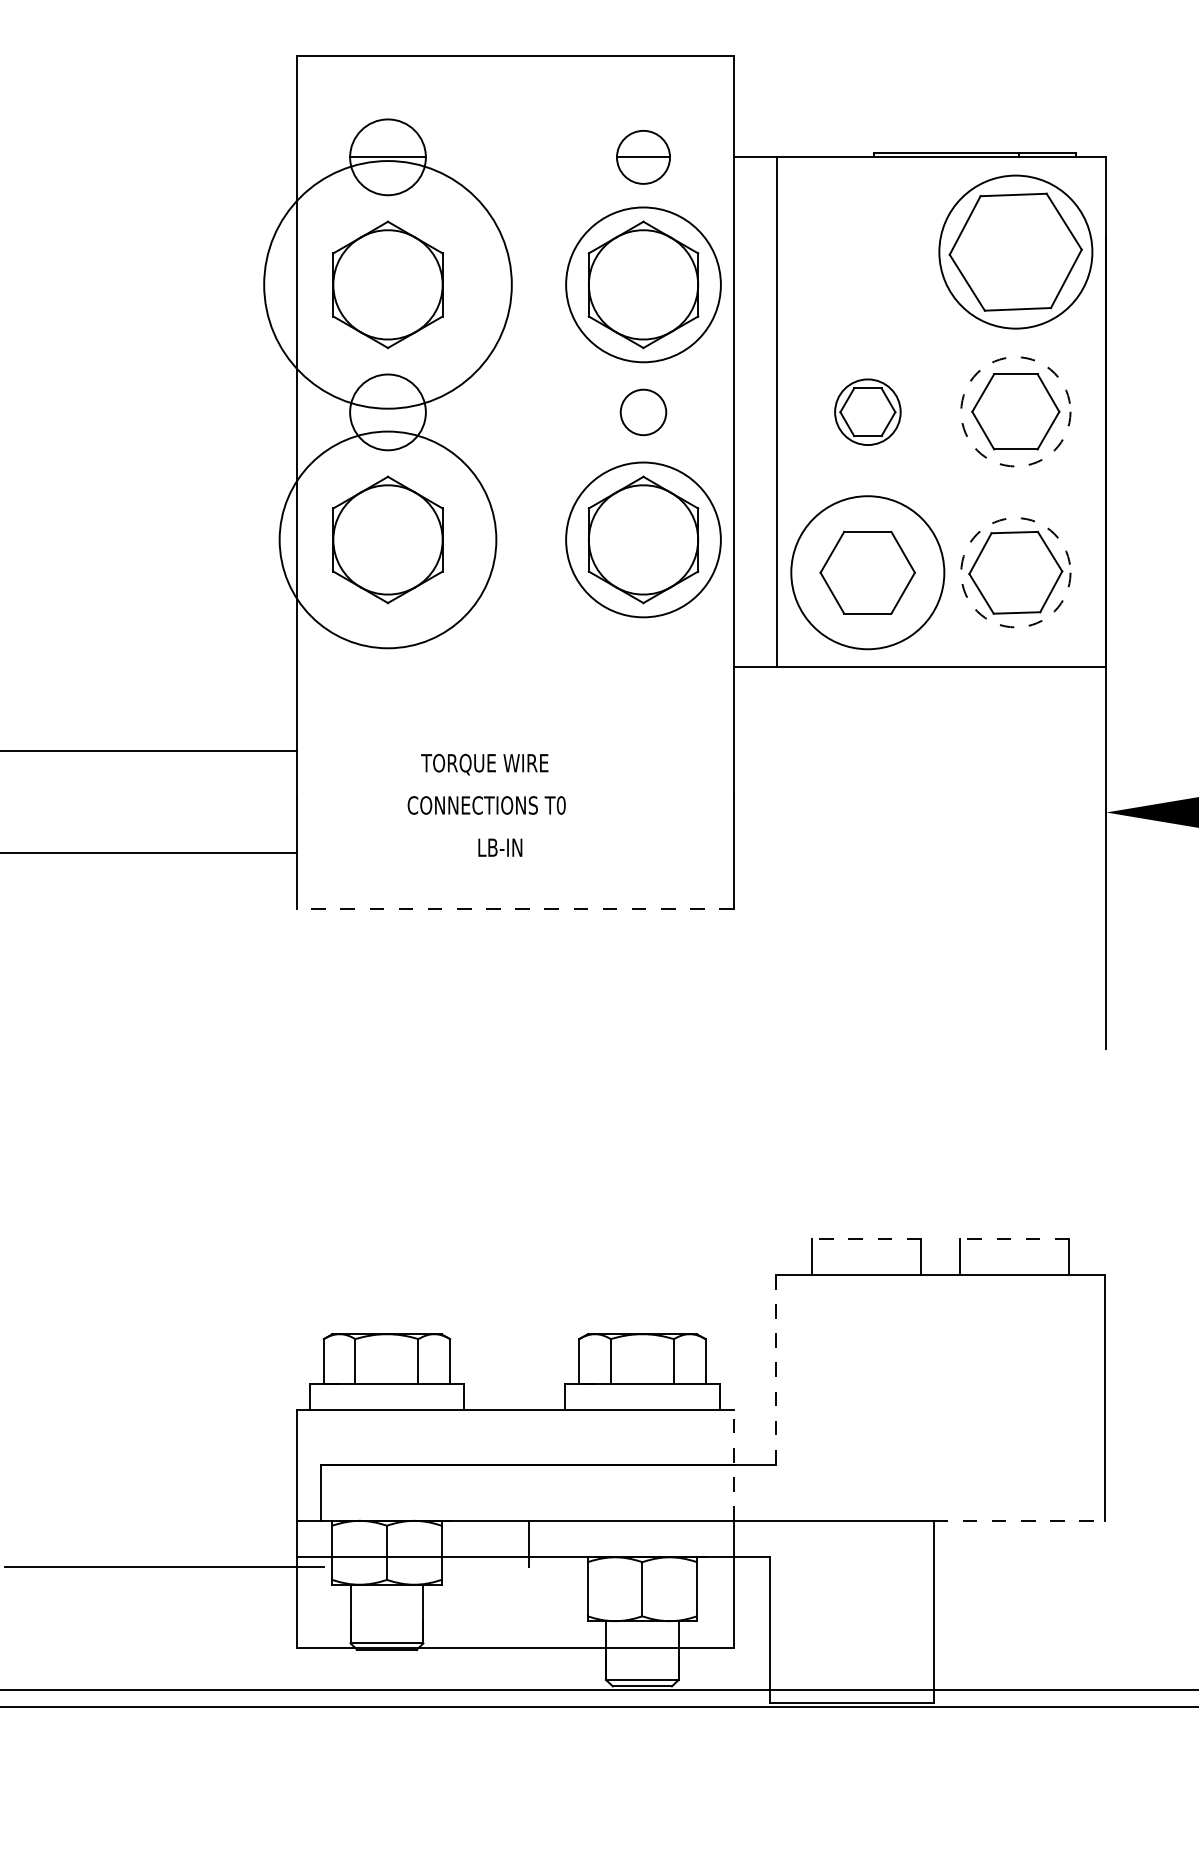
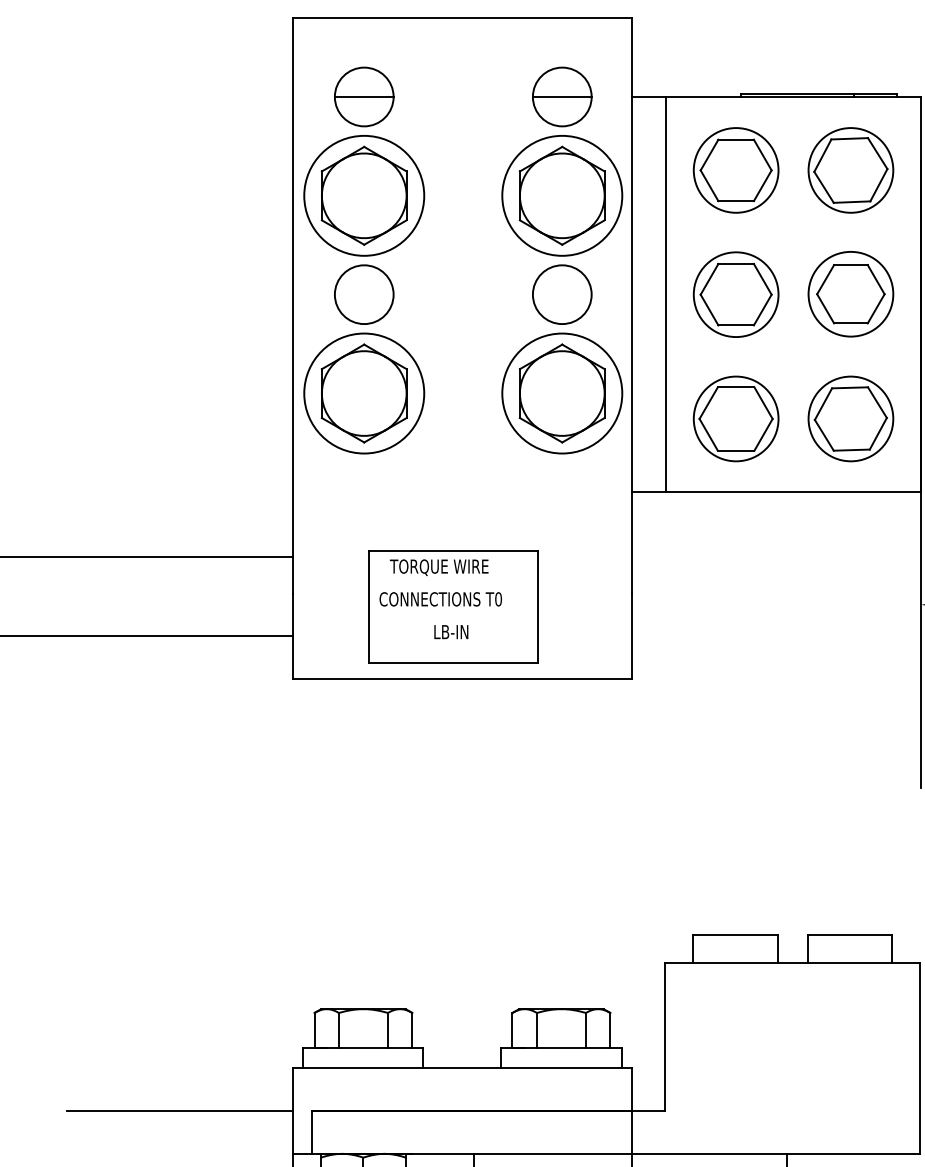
part: (643, 157) -> (562, 97), size x1.43
part: (867, 251) -> (735, 169), added
part: (1015, 251) -> (850, 169), size x0.71
circle: (387, 284) -> (363, 195), size x0.62
part: (867, 411) -> (735, 293), size x1.67
circle: (1015, 411) -> (850, 293), dashed -> solid
circle: (643, 412) -> (562, 294), size x1.67
circle: (387, 539) -> (363, 393), size x0.71
circle: (867, 572) -> (735, 418), size x0.71
circle: (1015, 572) -> (850, 418), dashed -> solid
part: (502, 815) -> (452, 607), added
line: (515, 908) -> (463, 679), dashed -> solid
line: (866, 1238) -> (735, 935), dashed -> solid
line: (1014, 1238) -> (849, 935), dashed -> solid
line: (776, 1370) -> (665, 1037), dashed -> solid
line: (733, 1464) -> (632, 1110), dashed -> solid
line: (150, 1465) -> (180, 1110), added
line: (1019, 1520) -> (853, 1153), dashed -> solid

